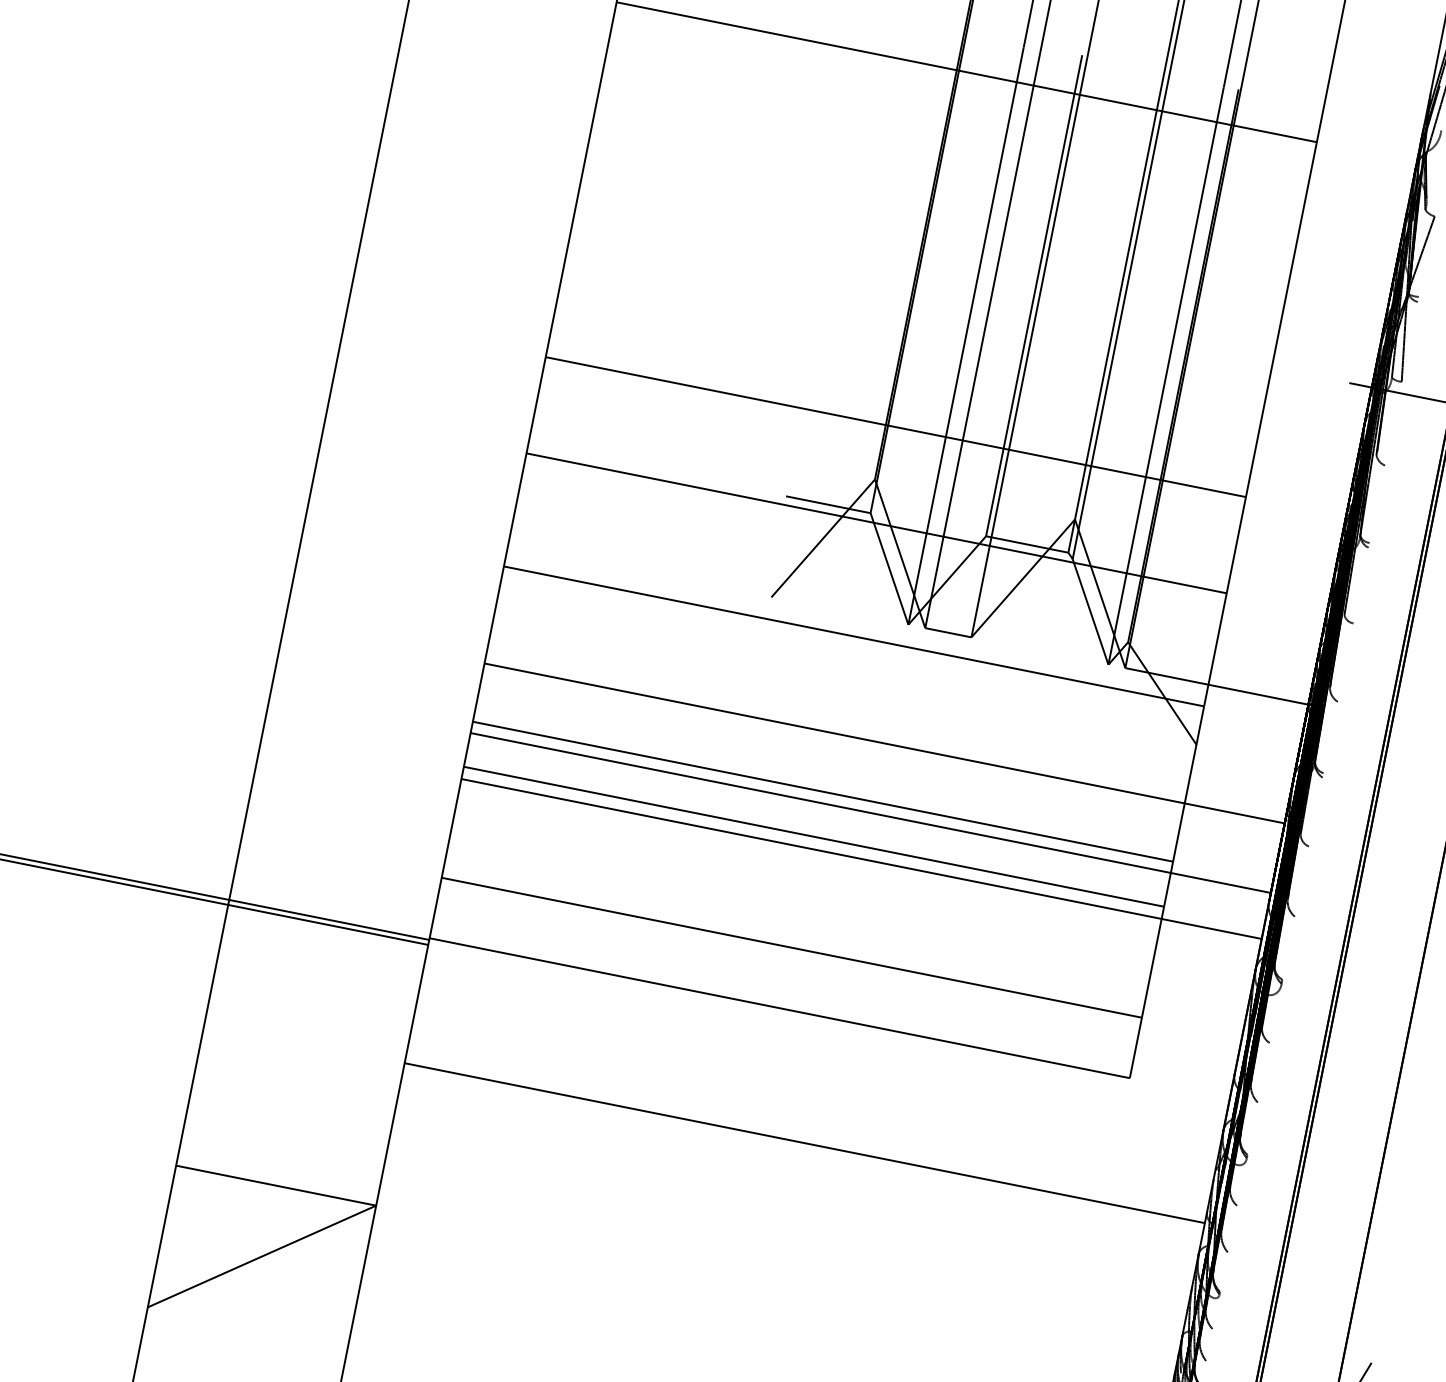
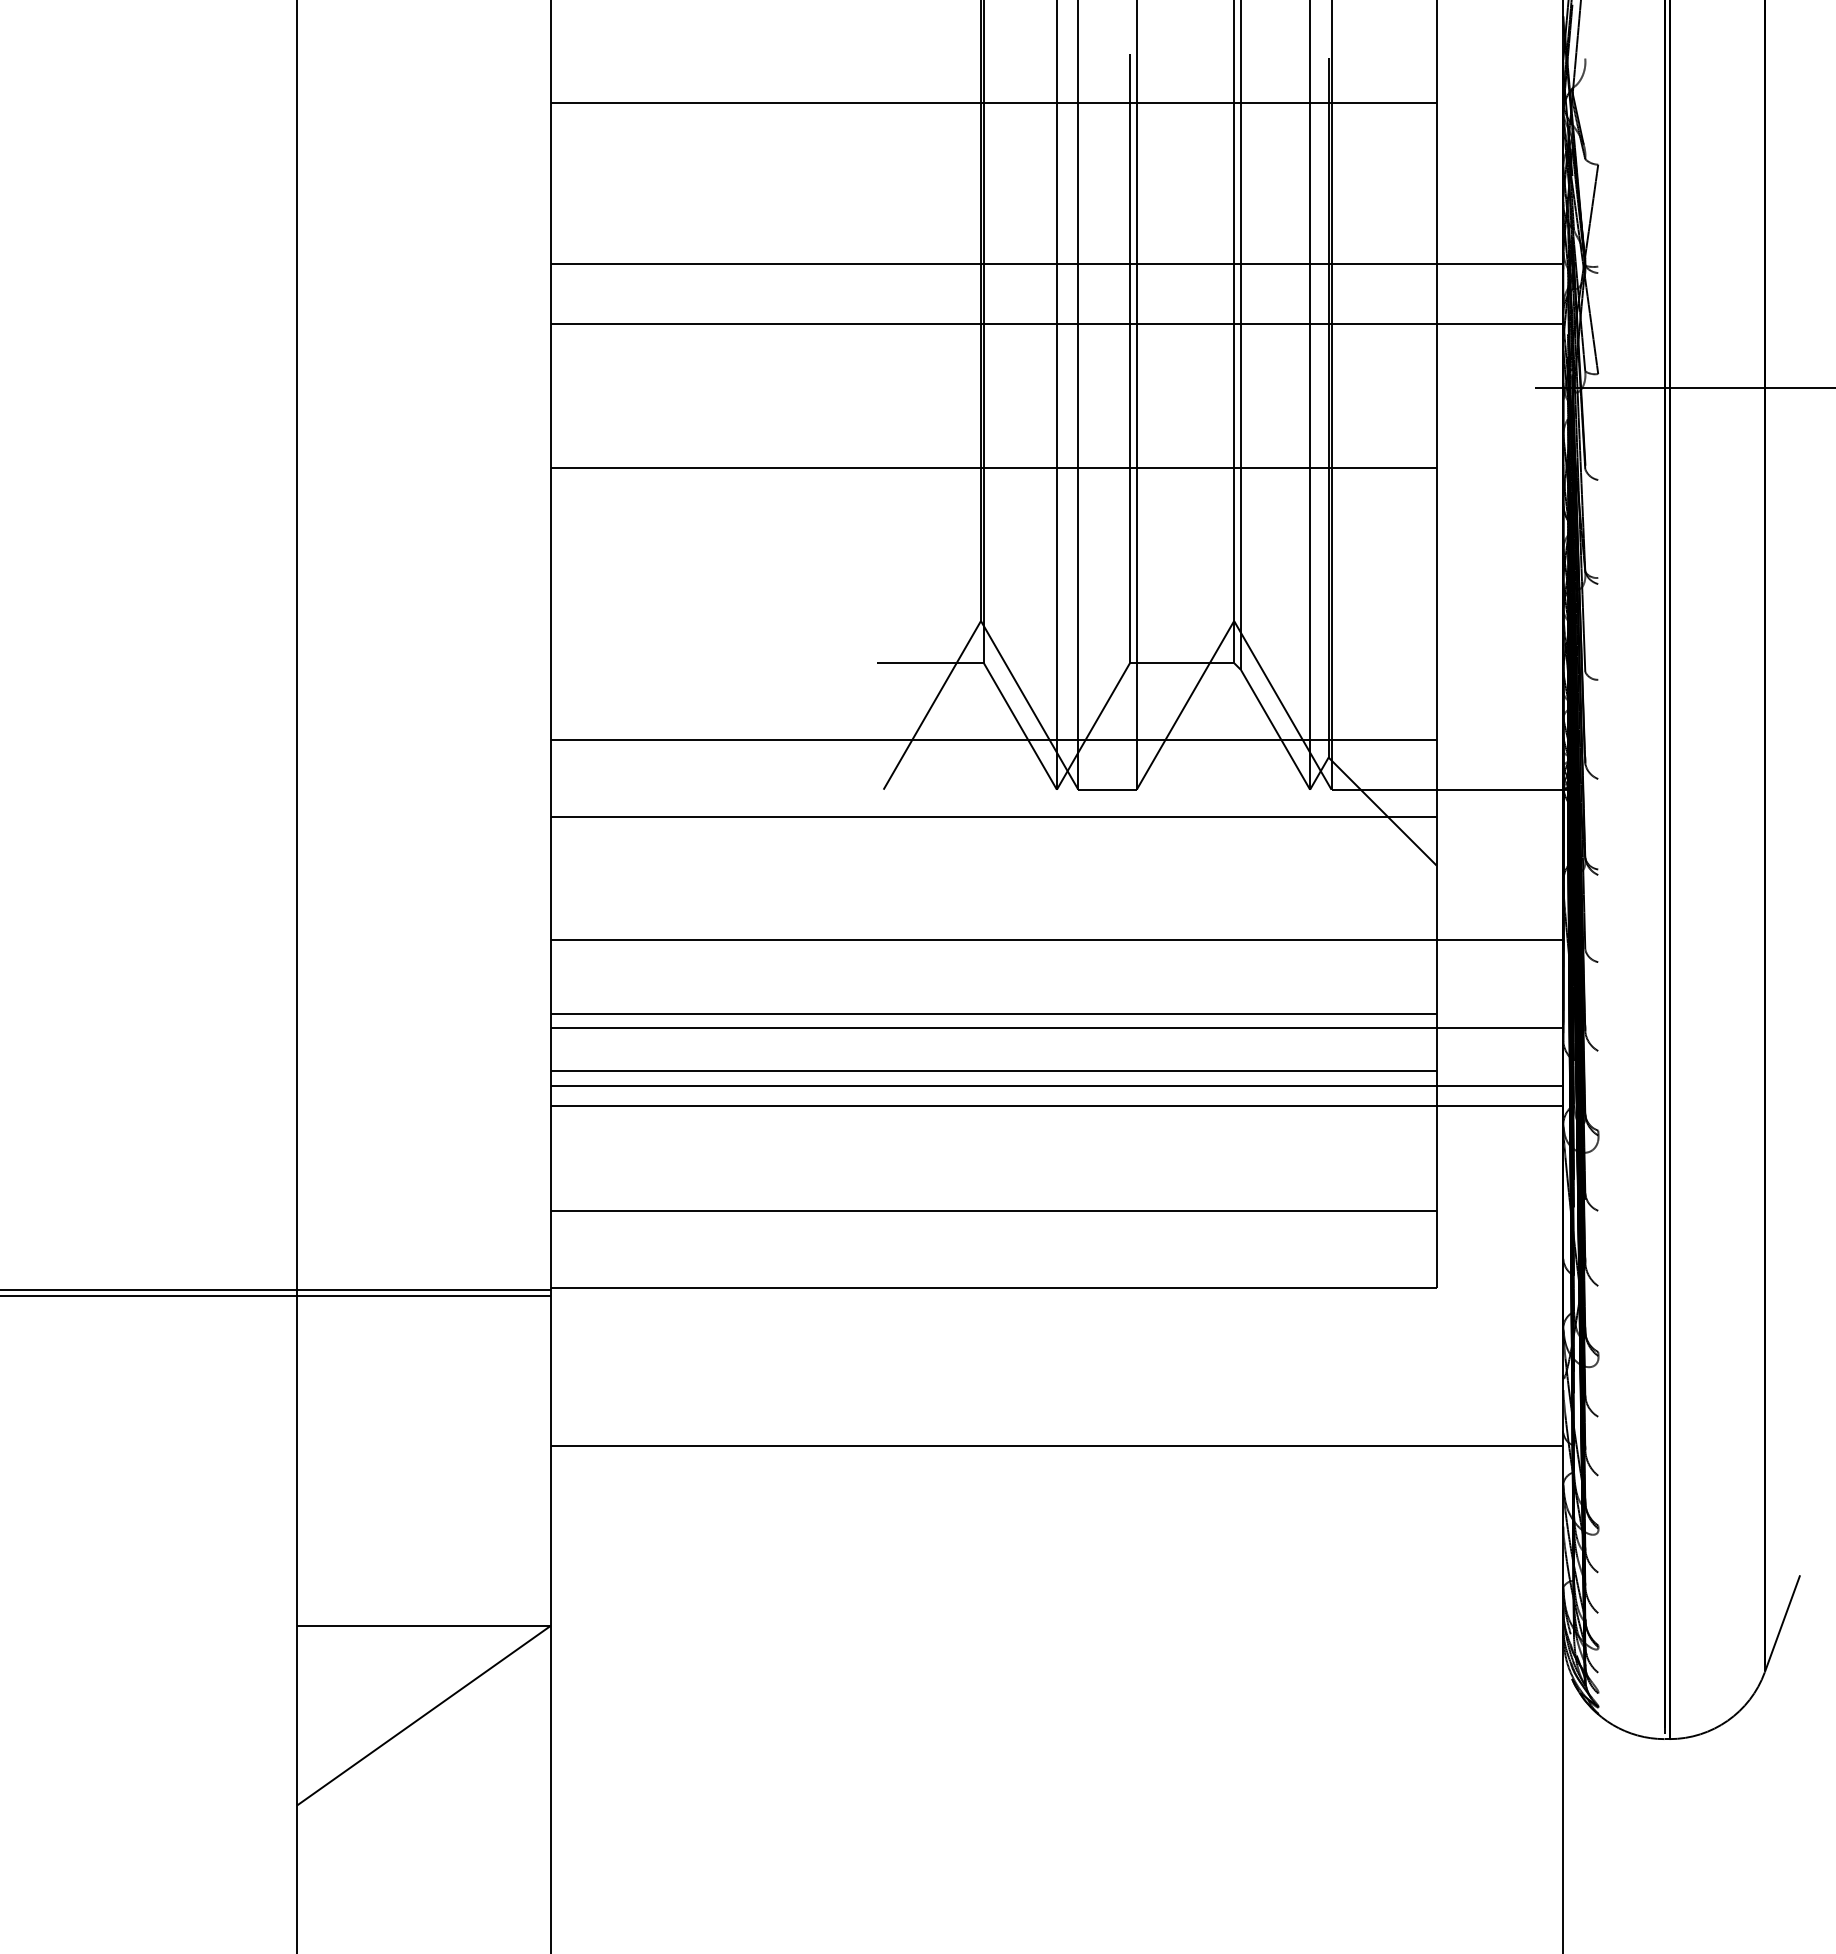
line: (991, 208) -> (1056, 263), added
line: (981, 256) -> (1056, 323), added
line: (895, 427) -> (993, 468), moved
line: (876, 523) -> (993, 740), moved
line: (858, 875) -> (1056, 1106), added

